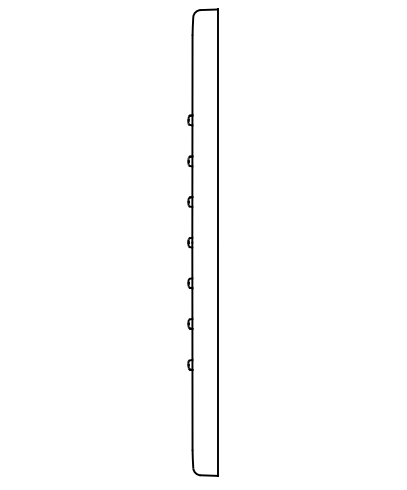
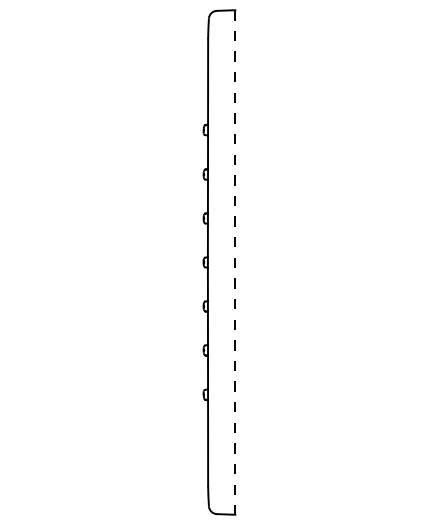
line: (217, 243) -> (235, 263), solid -> dashed

